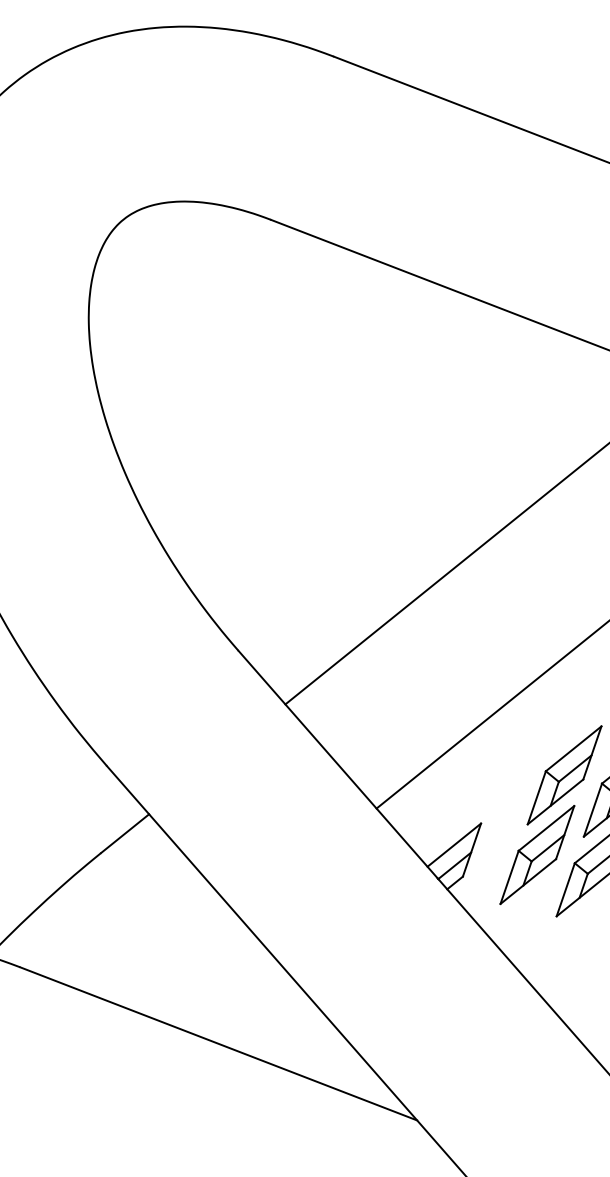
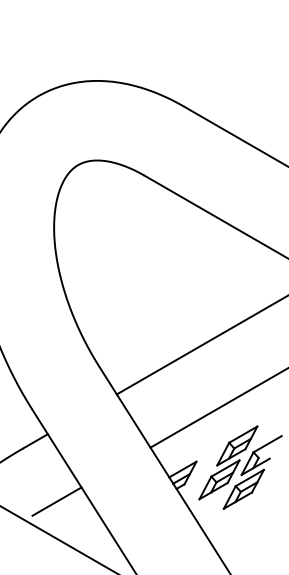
line: (190, 957) -> (56, 501), added

